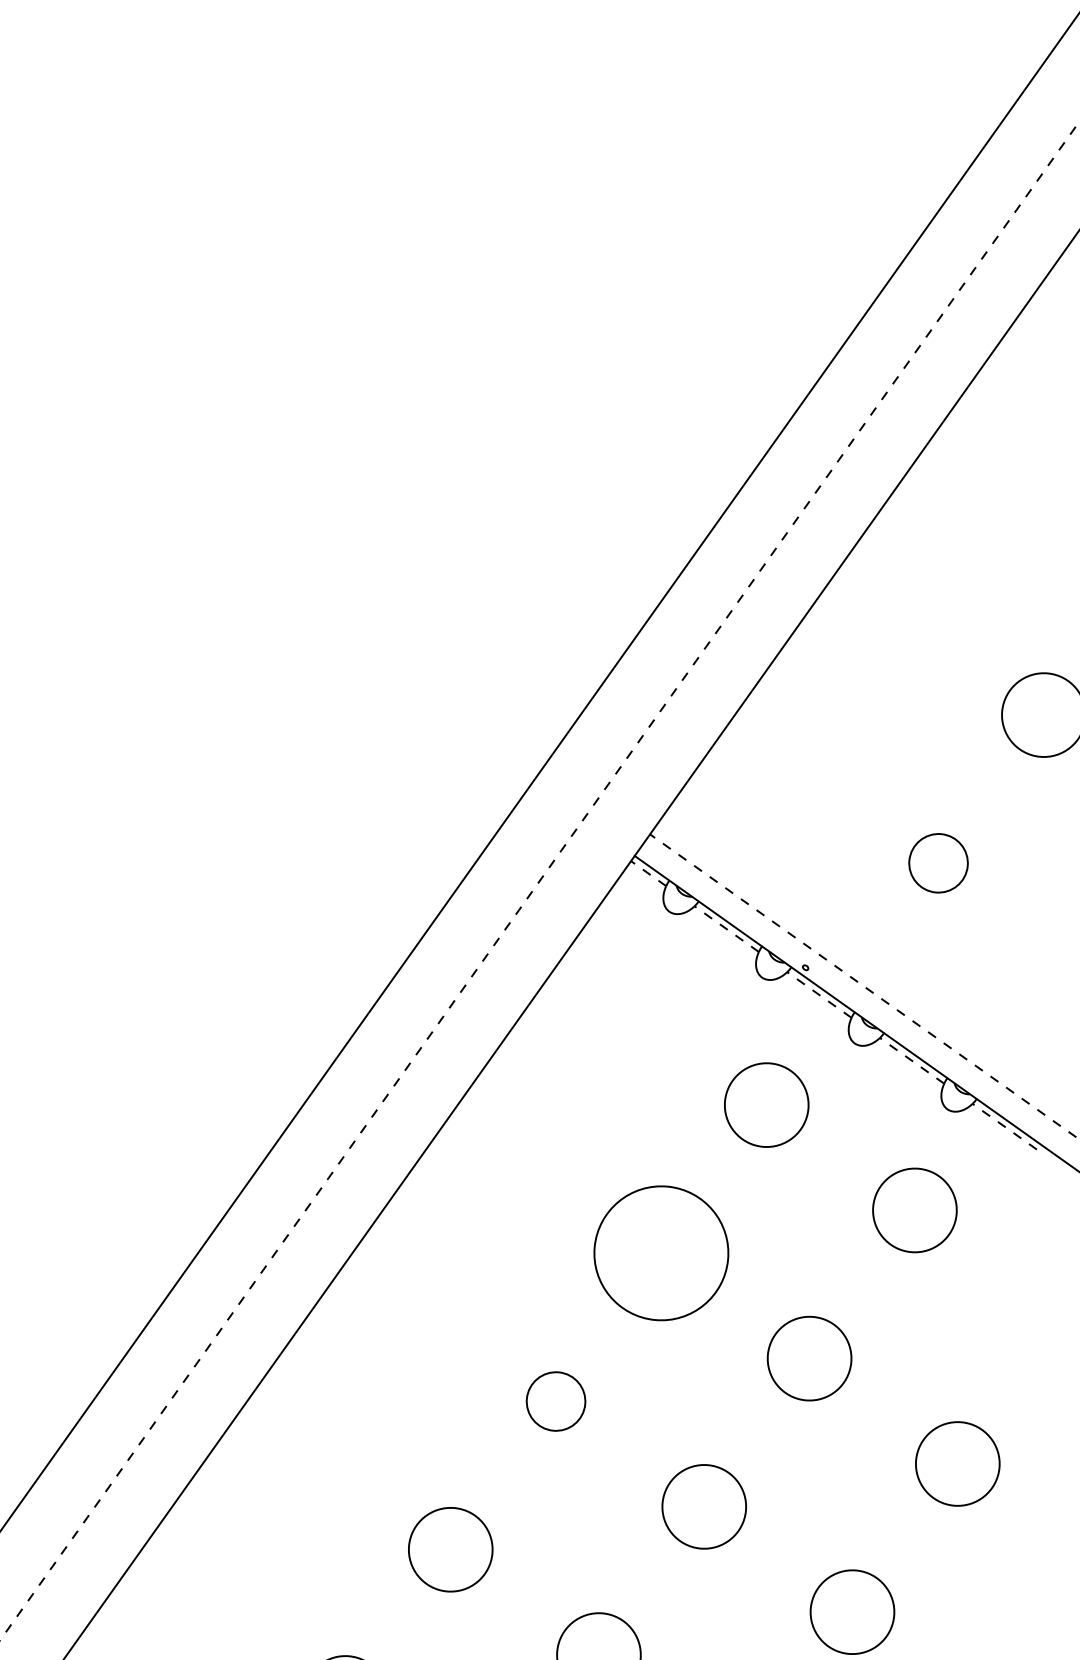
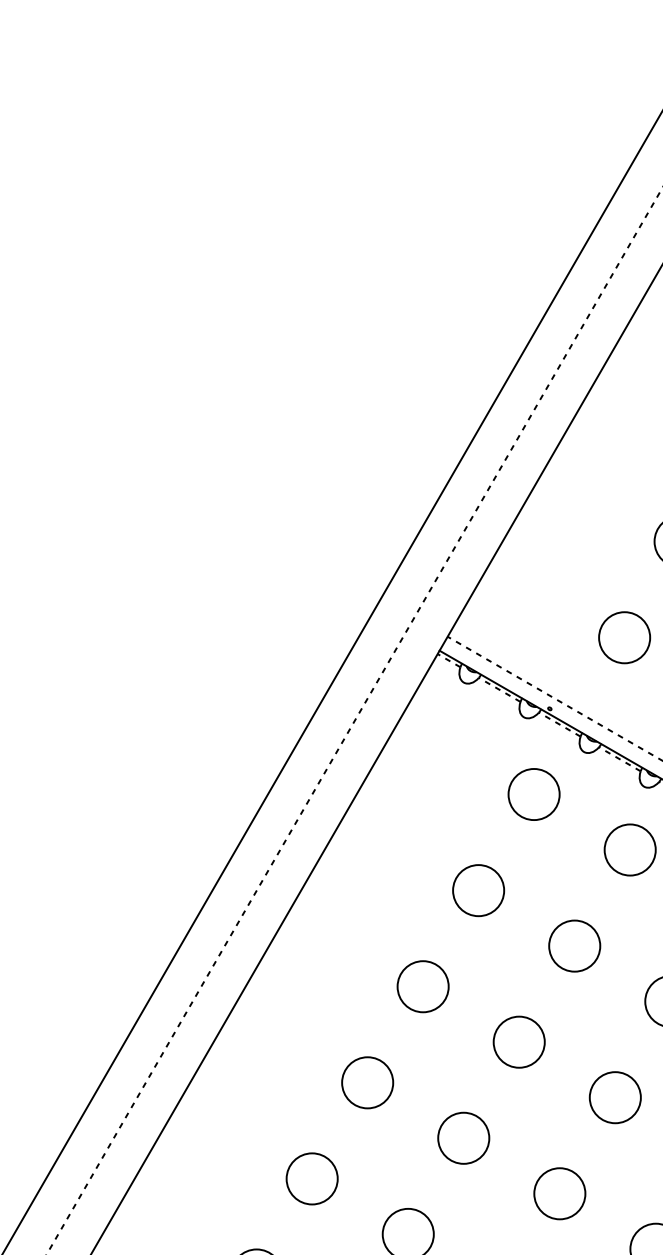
circle: (938, 862) -> (624, 637), size x1.43
circle: (661, 1253) -> (478, 890), size x0.62
circle: (555, 1401) -> (422, 986), size x1.43

